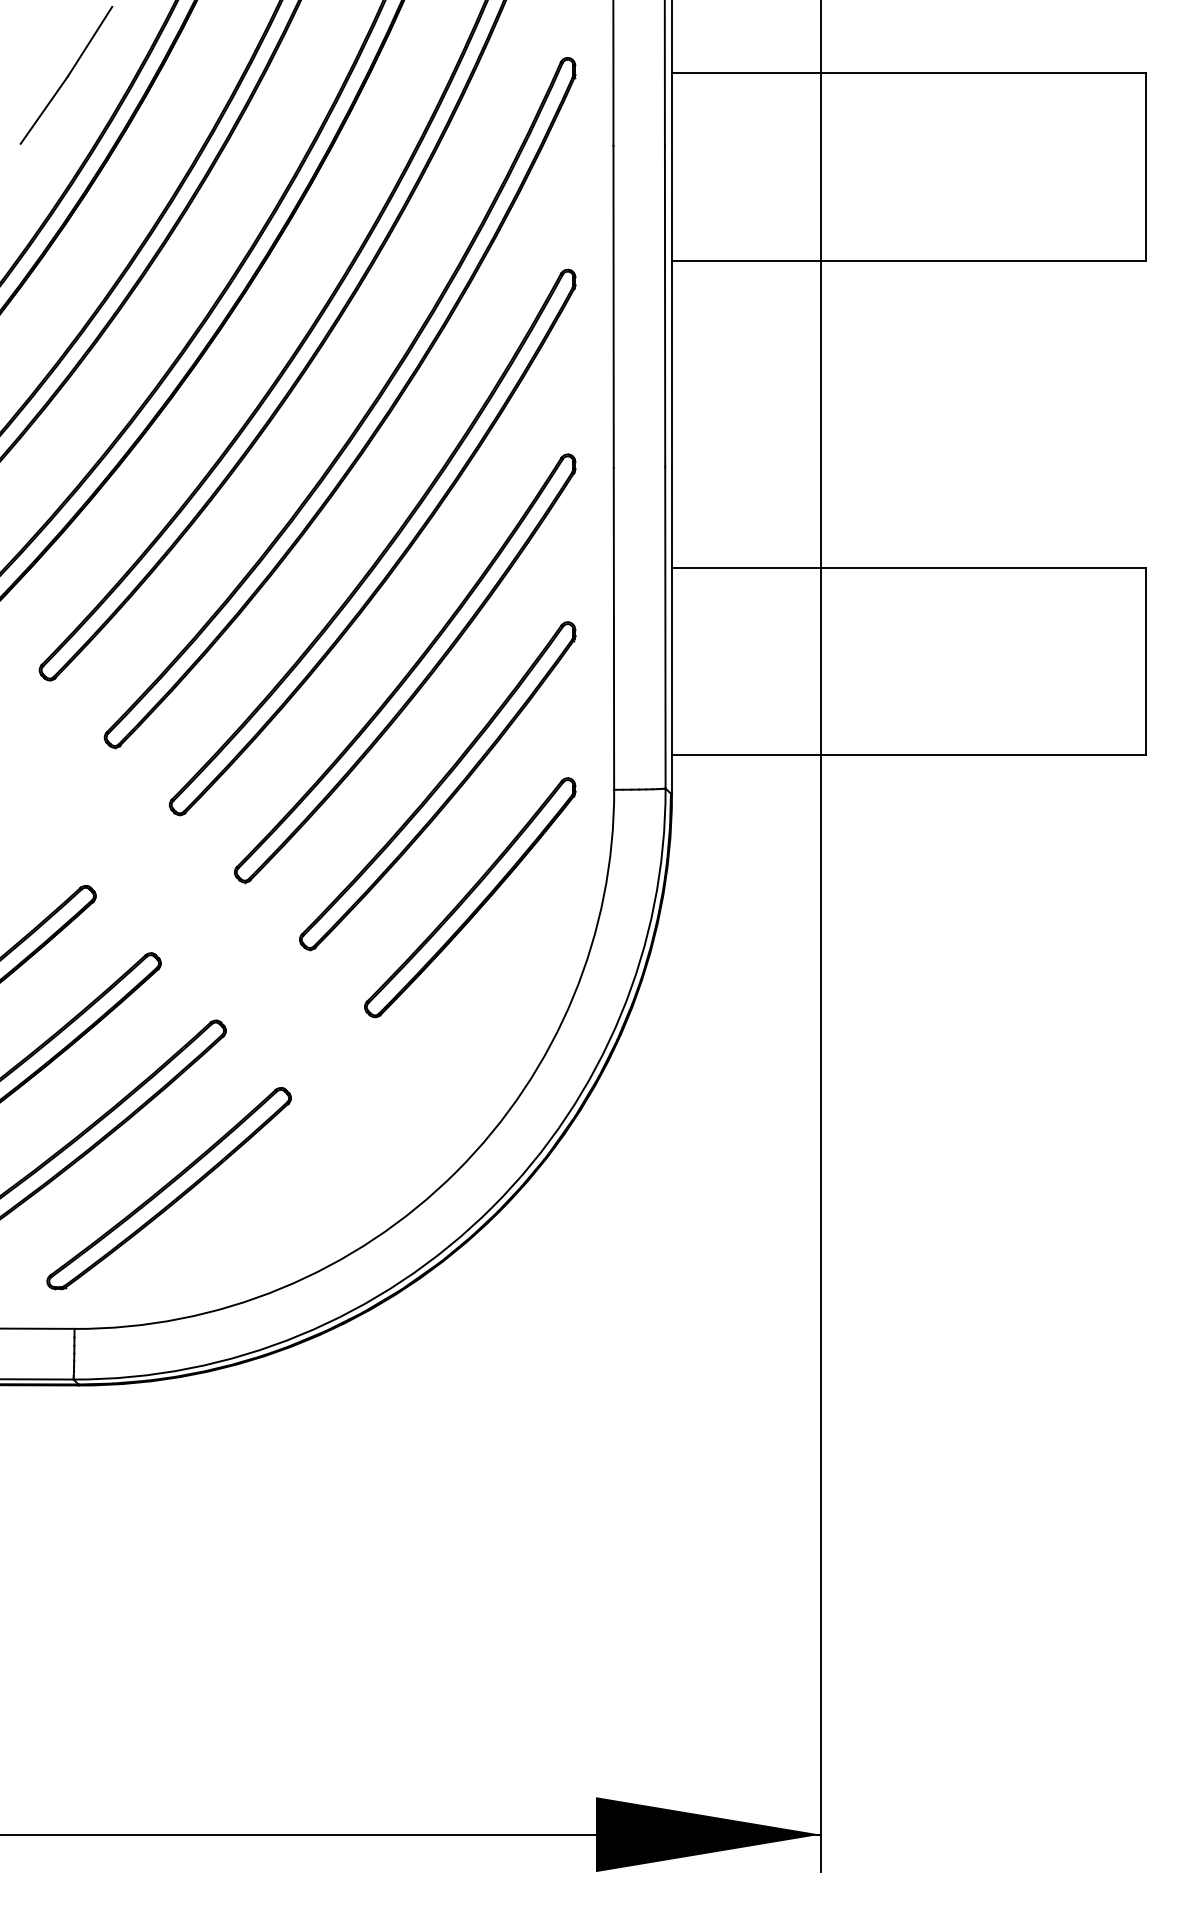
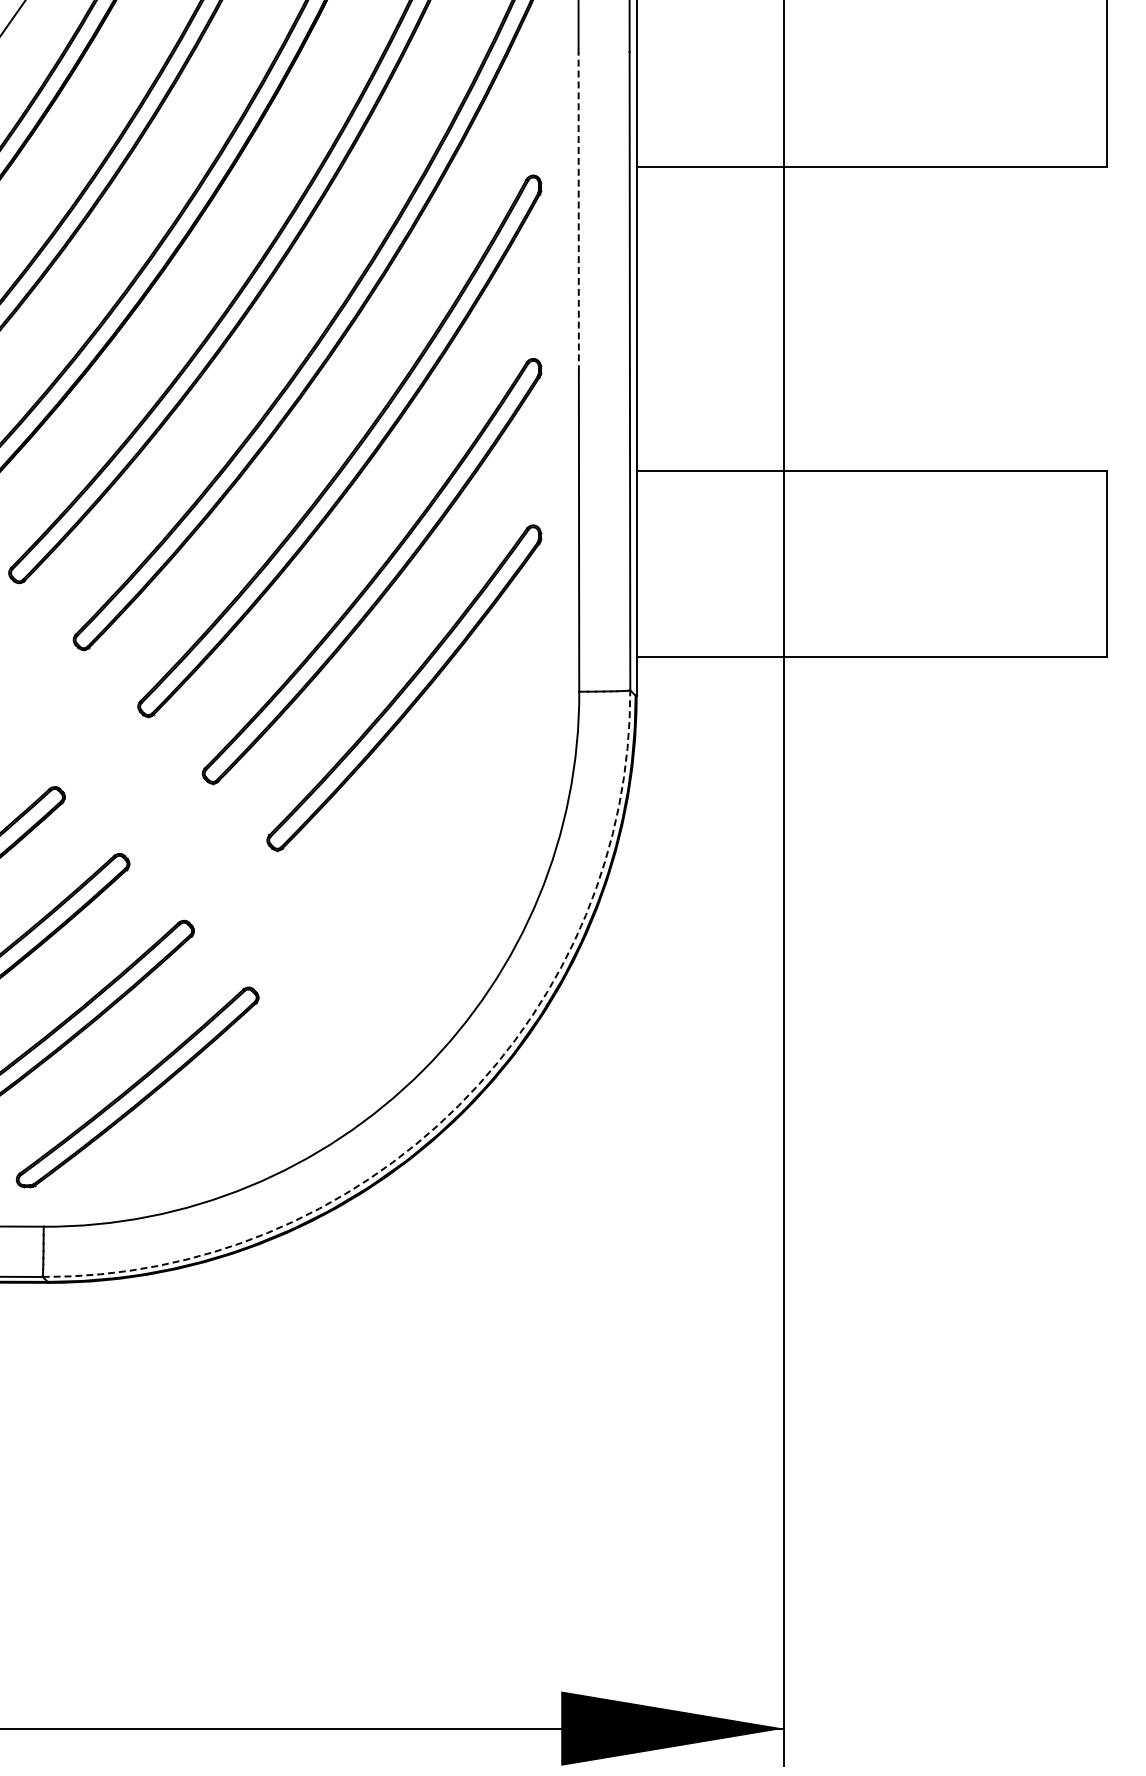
line: (613, 306) -> (578, 212), solid -> dashed
part: (470, 897) -> (436, 798), removed
arc: (492, 1207) -> (458, 1106), solid -> dashed

